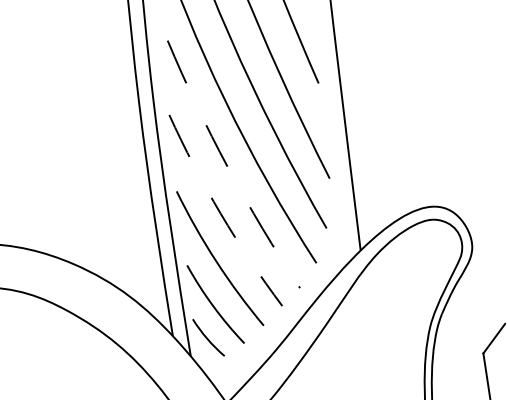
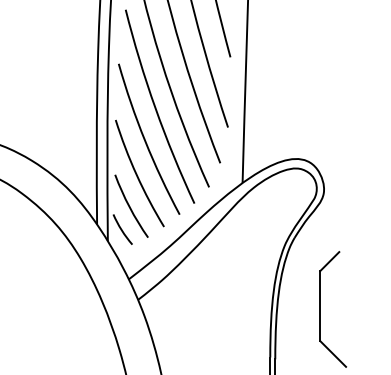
arc: (228, 167) -> (155, 108), dashed -> solid
arc: (221, 212) -> (145, 140), dashed -> solid

